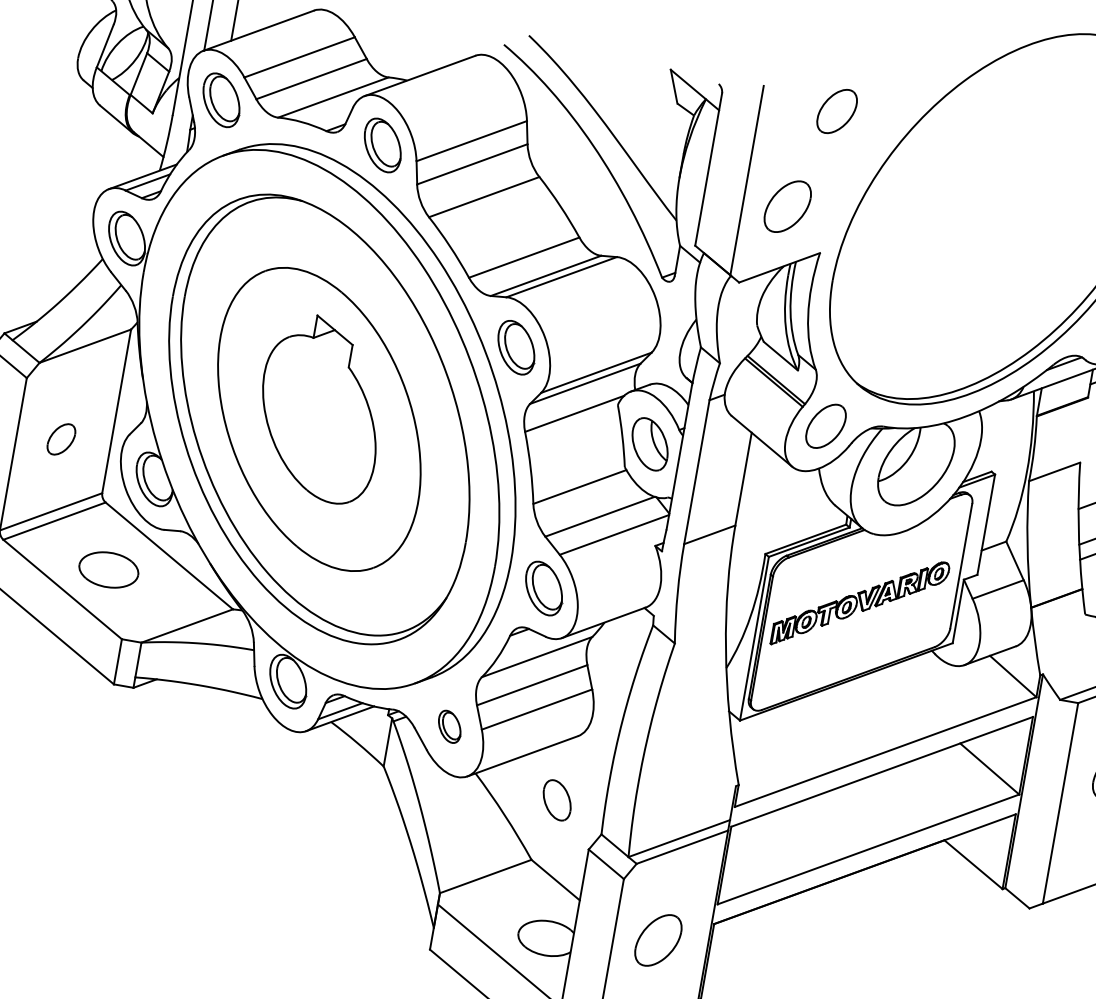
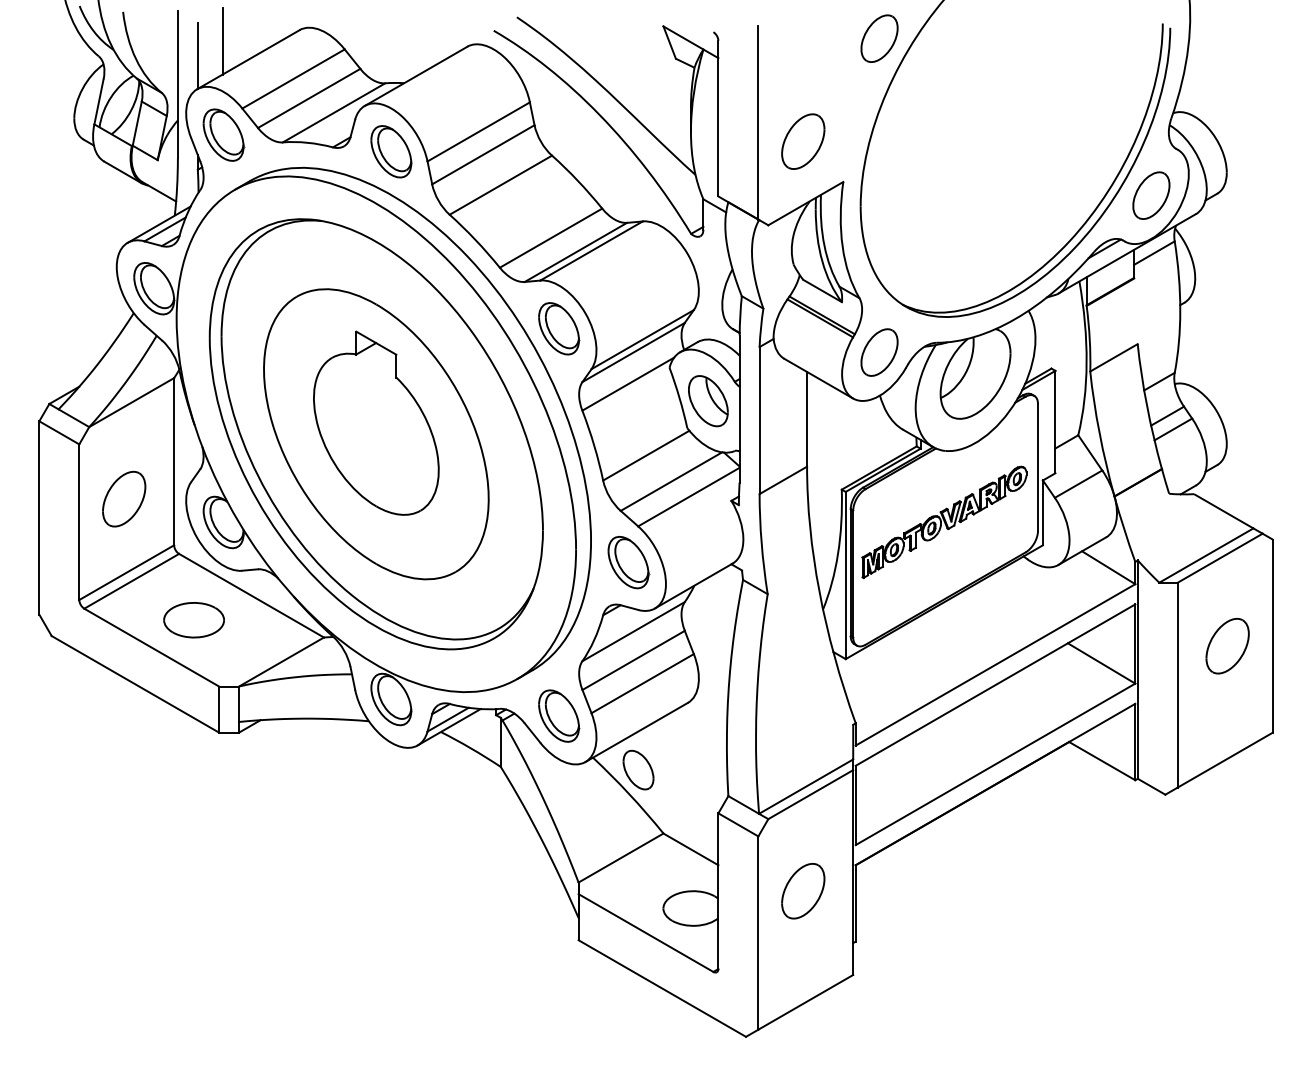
part: (837, 111) -> (879, 38), moved
part: (61, 438) -> (124, 498), size x1.67
part: (450, 726) -> (559, 715), size x1.67
part: (557, 799) -> (638, 769), moved

